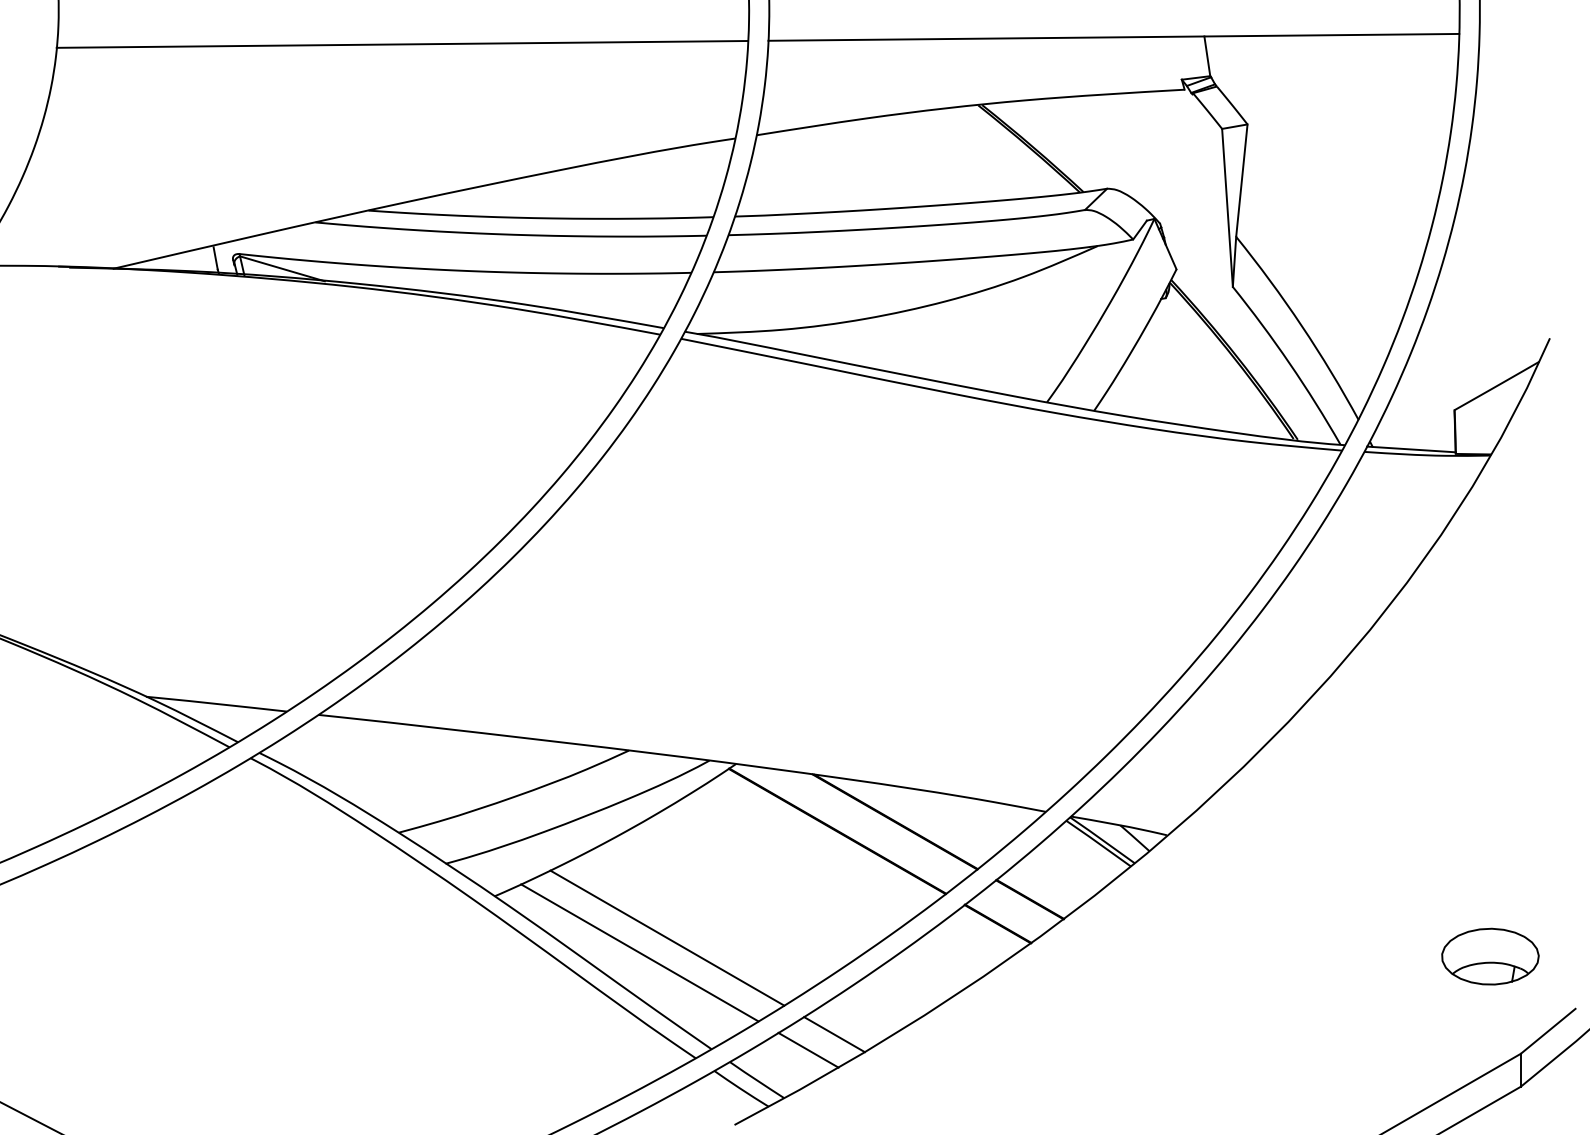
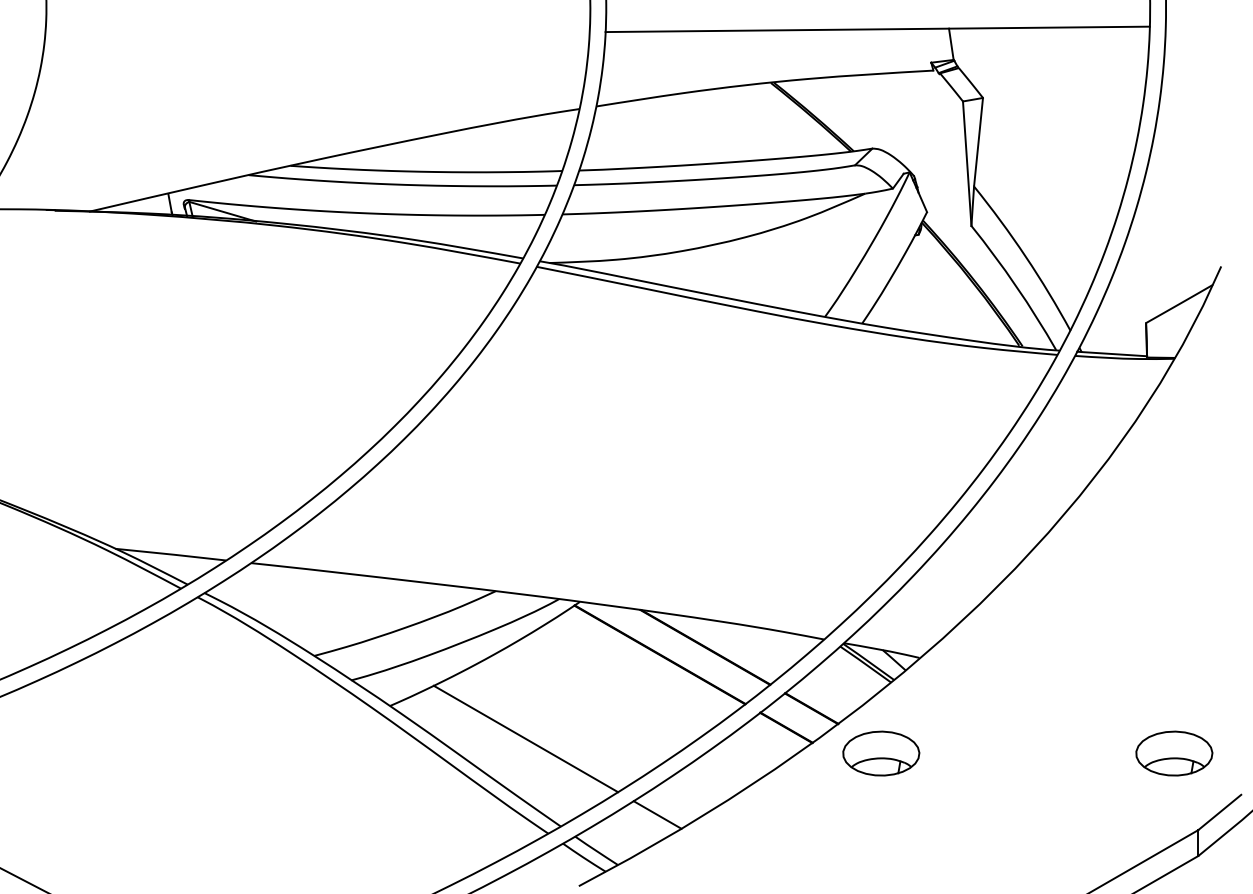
line: (402, 44) -> (317, 34), removed
line: (639, 952) -> (503, 750), removed
part: (1118, 956) -> (881, 753), added
line: (808, 1049) -> (637, 826), removed

